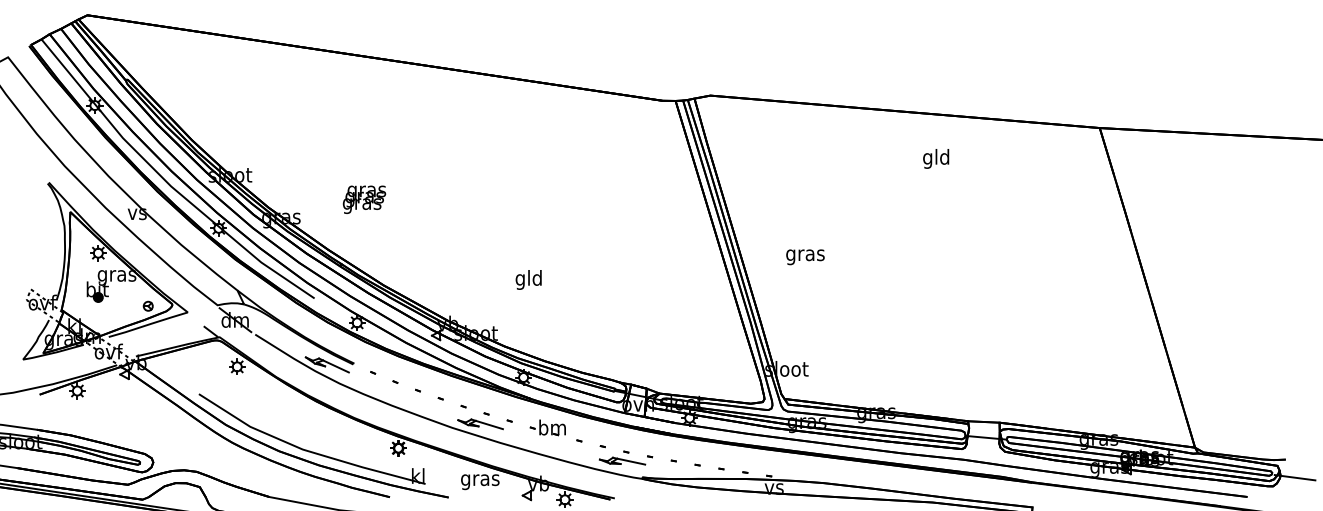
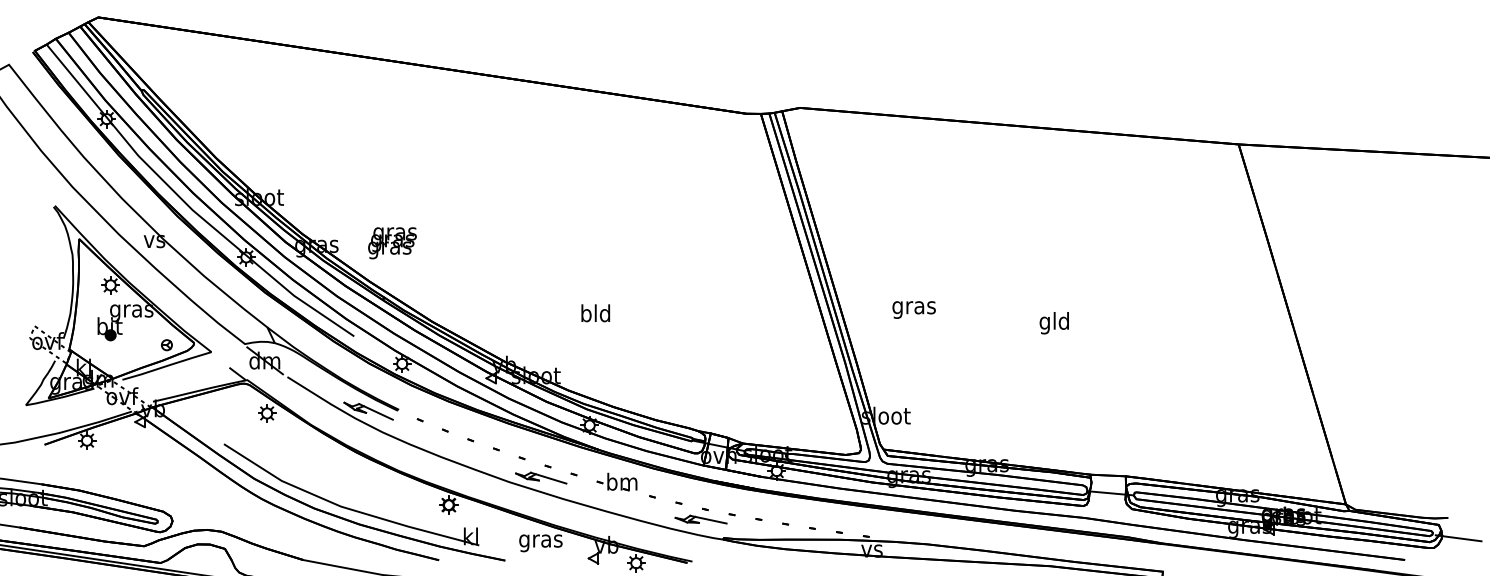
text: (935, 159) -> (1053, 323), moved
text: (364, 200) -> (392, 243), moved
text: (804, 256) -> (913, 309), moved
text: (519, 279) -> (585, 315), gld -> bld

